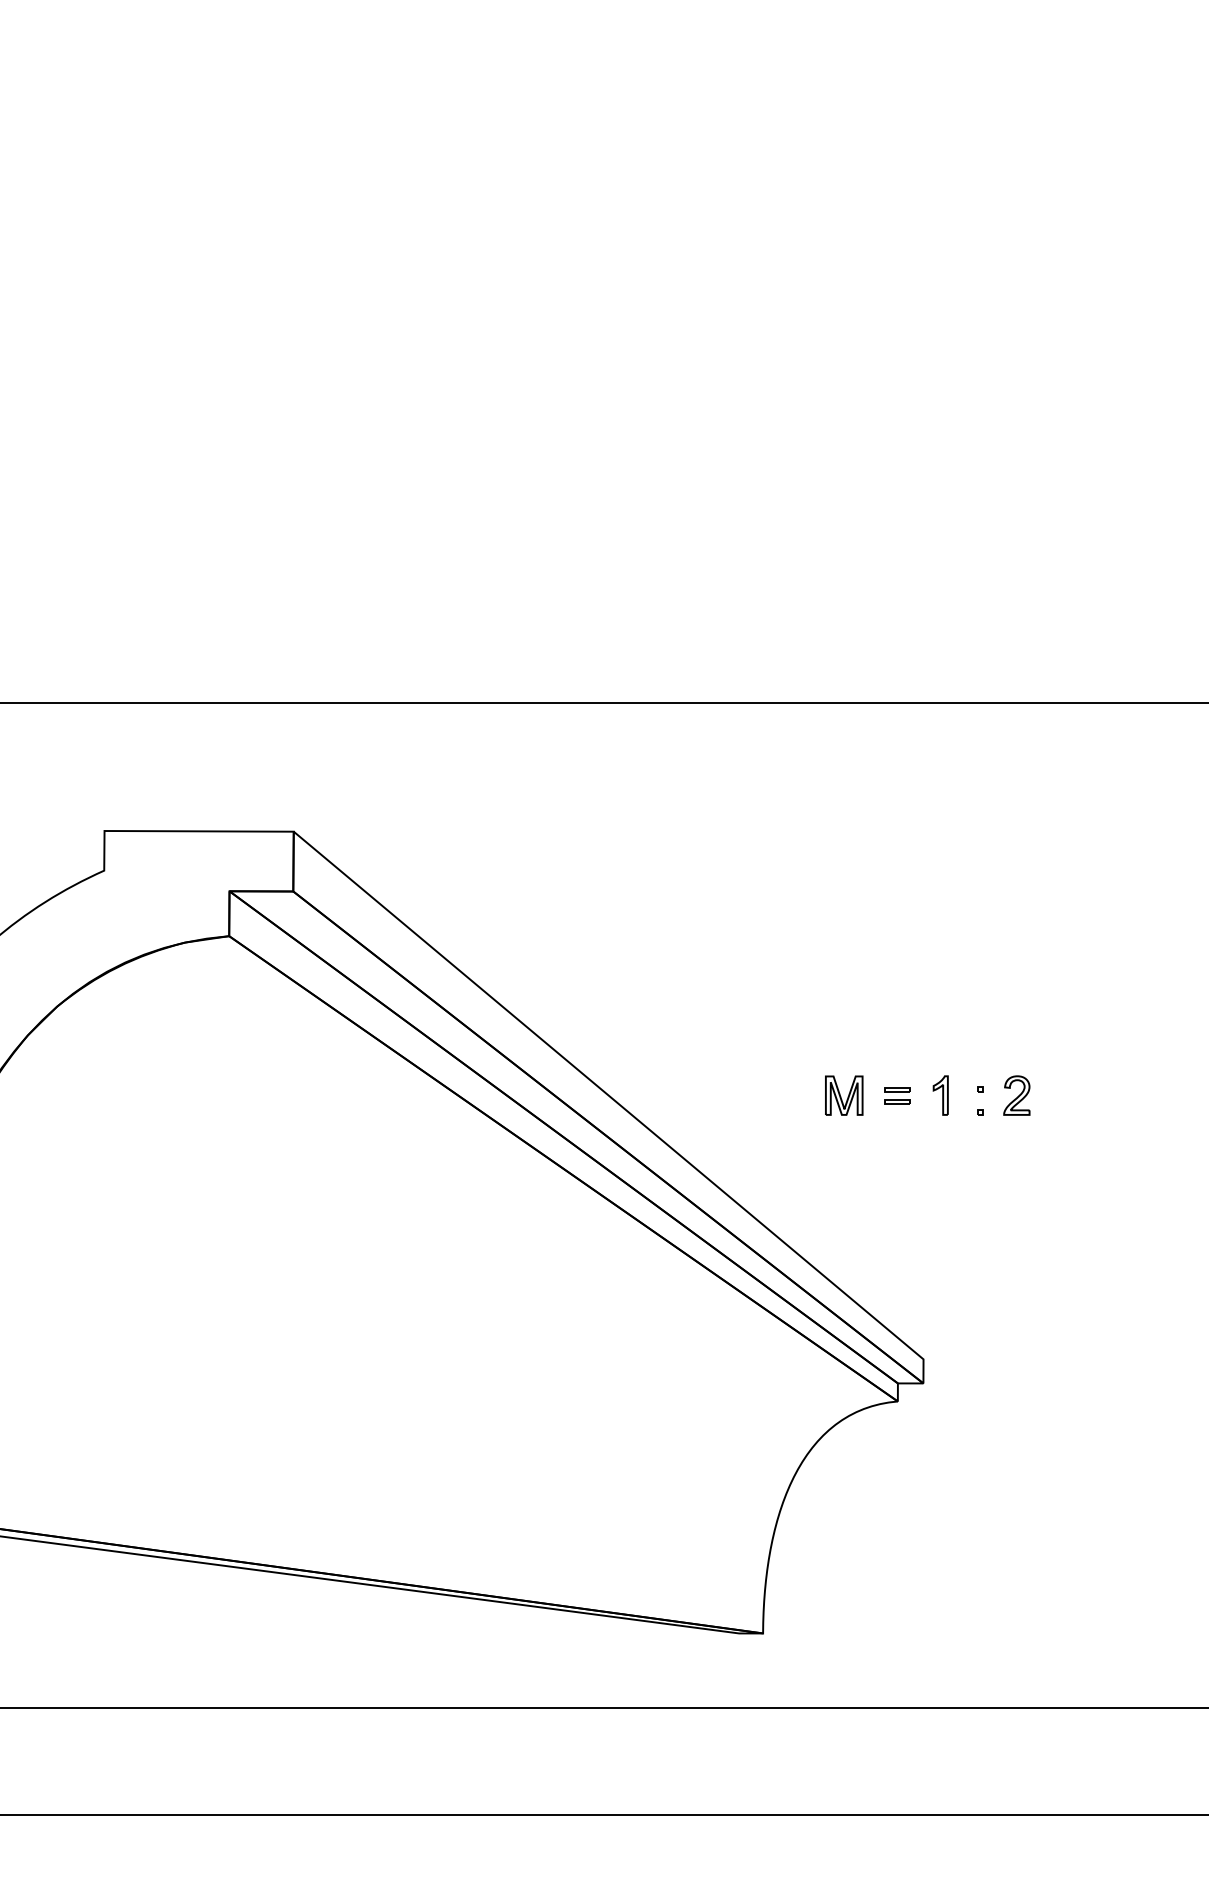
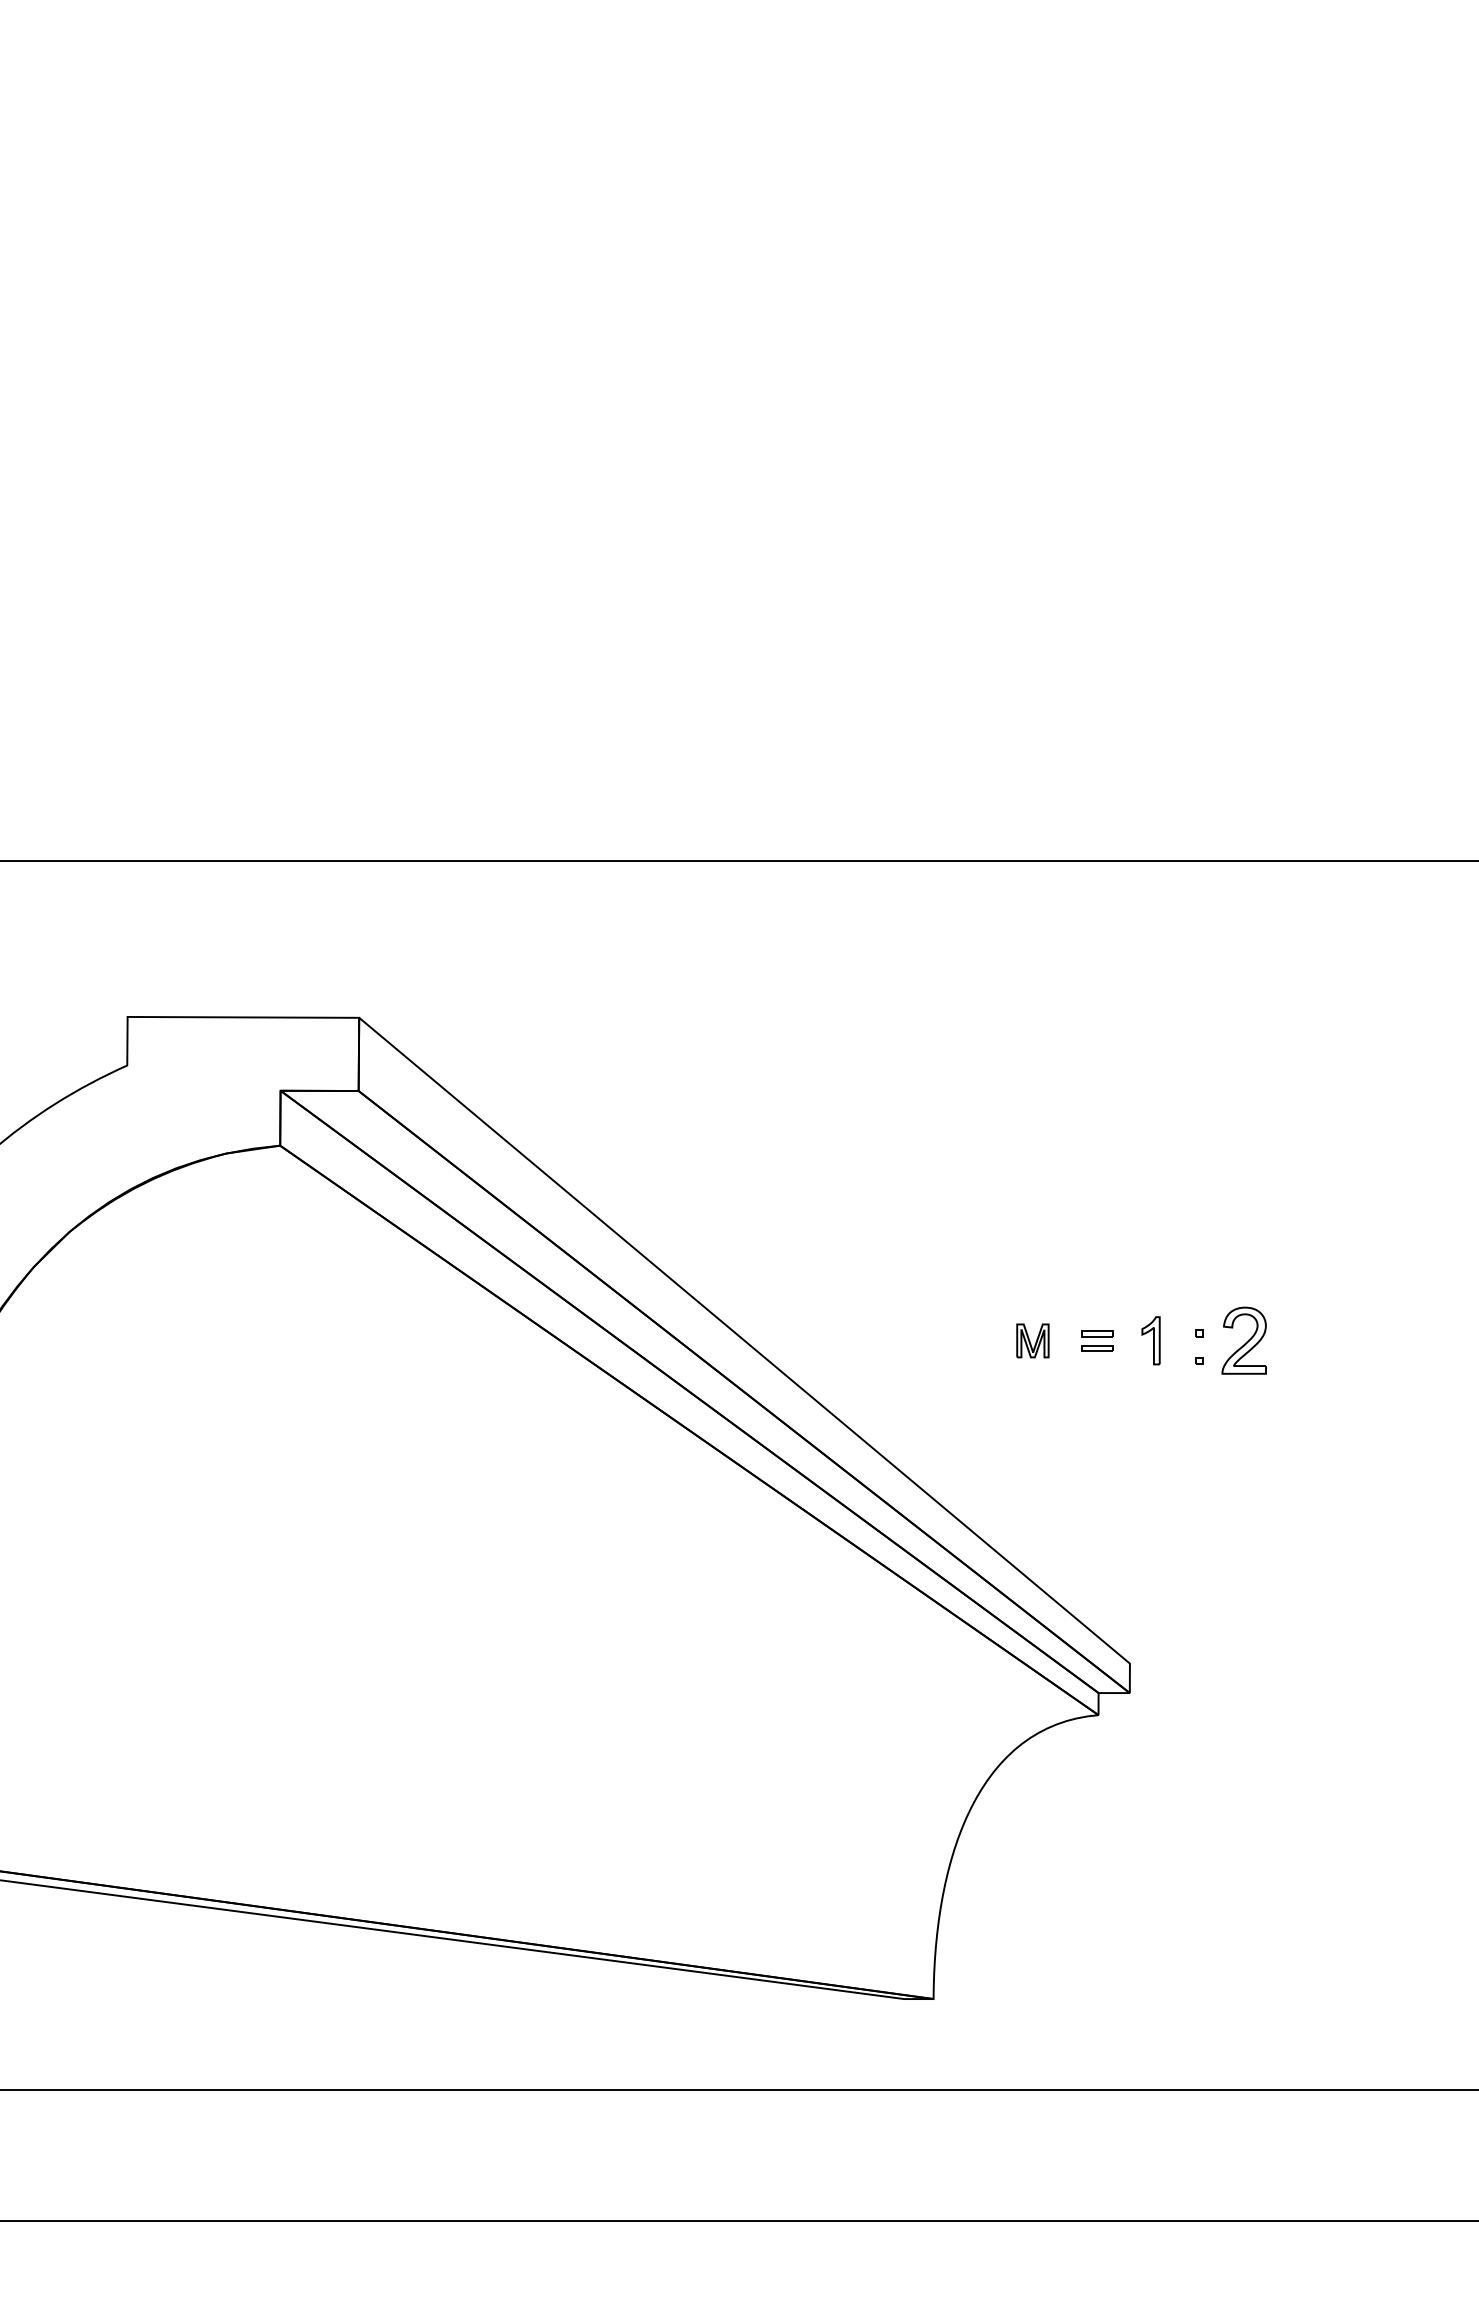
part: (843, 1095) -> (1032, 1340), size x0.7
part: (1016, 1095) -> (1243, 1340), size x1.4

